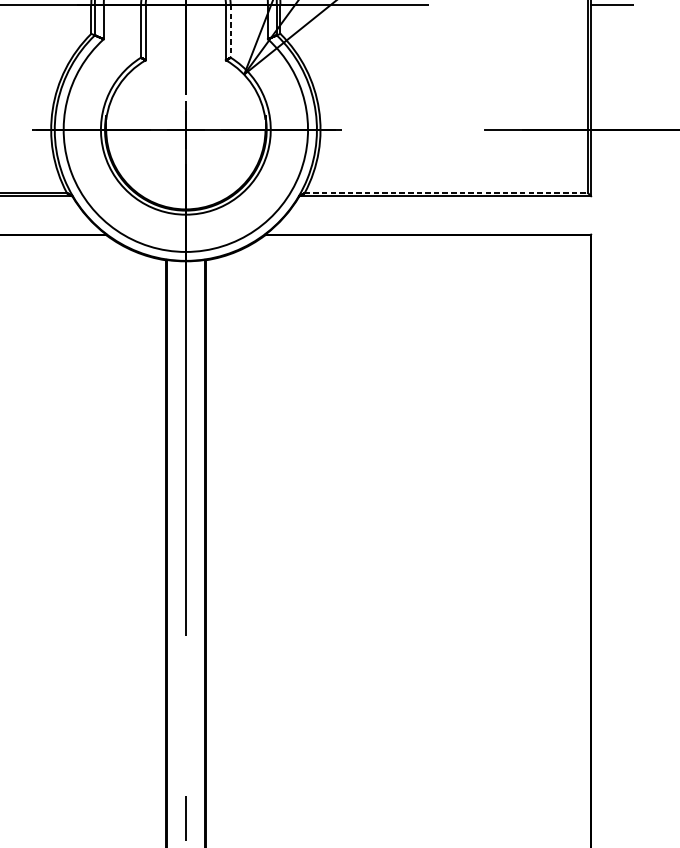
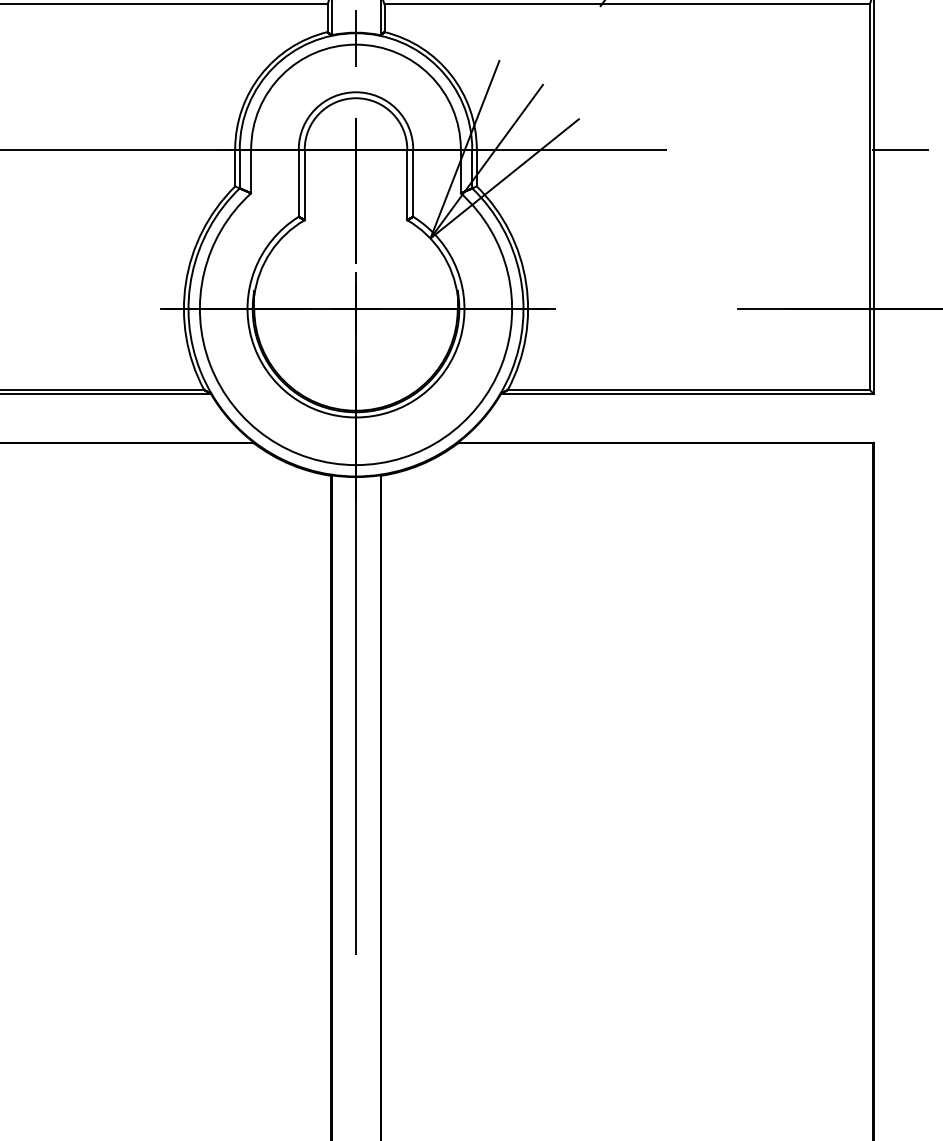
line: (230, 31) -> (413, 183), dashed -> solid
line: (446, 192) -> (688, 389), dashed -> solid

